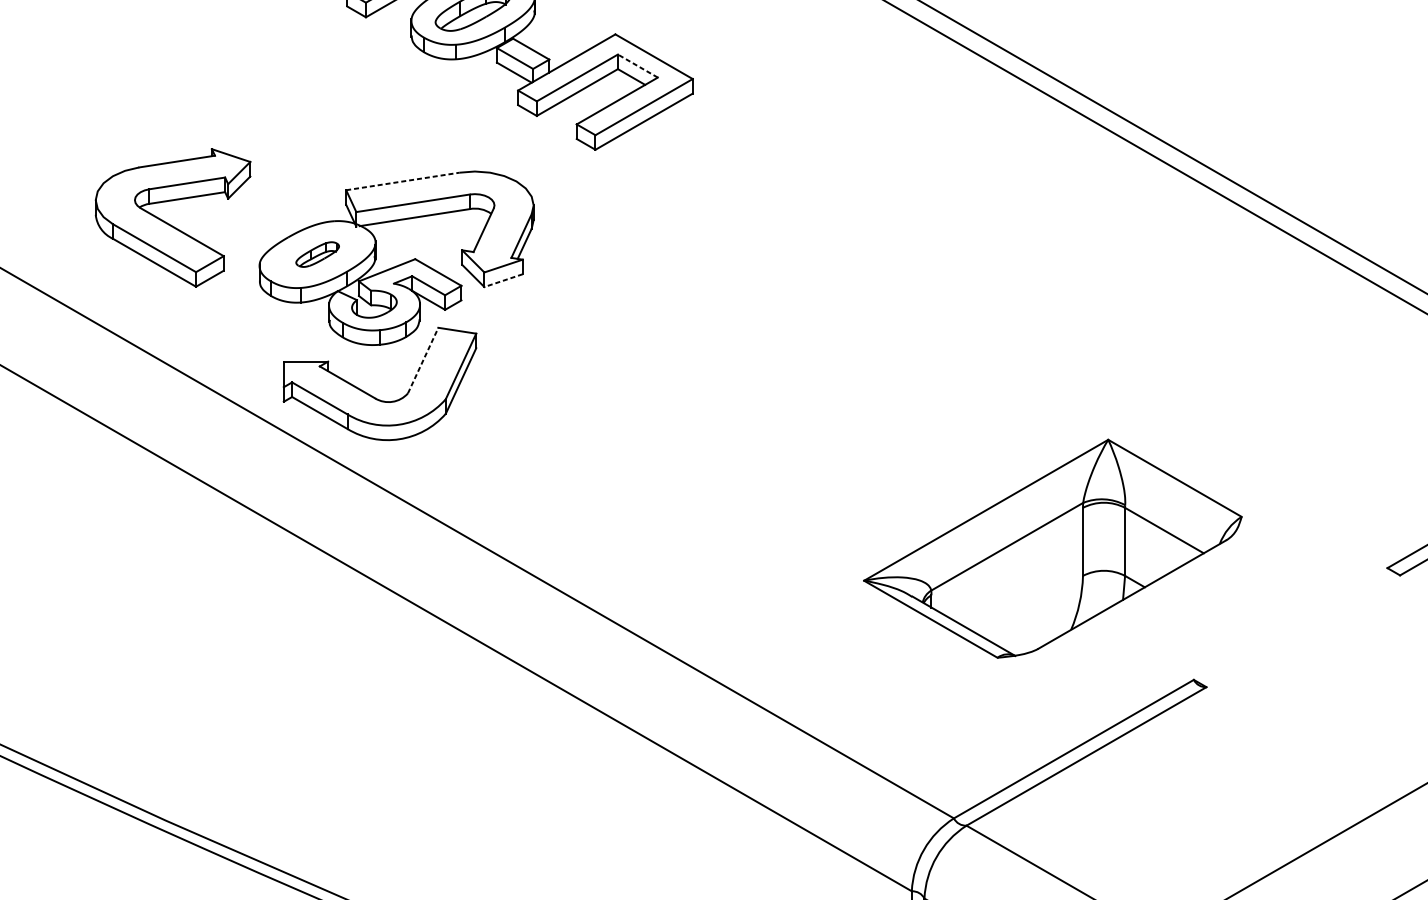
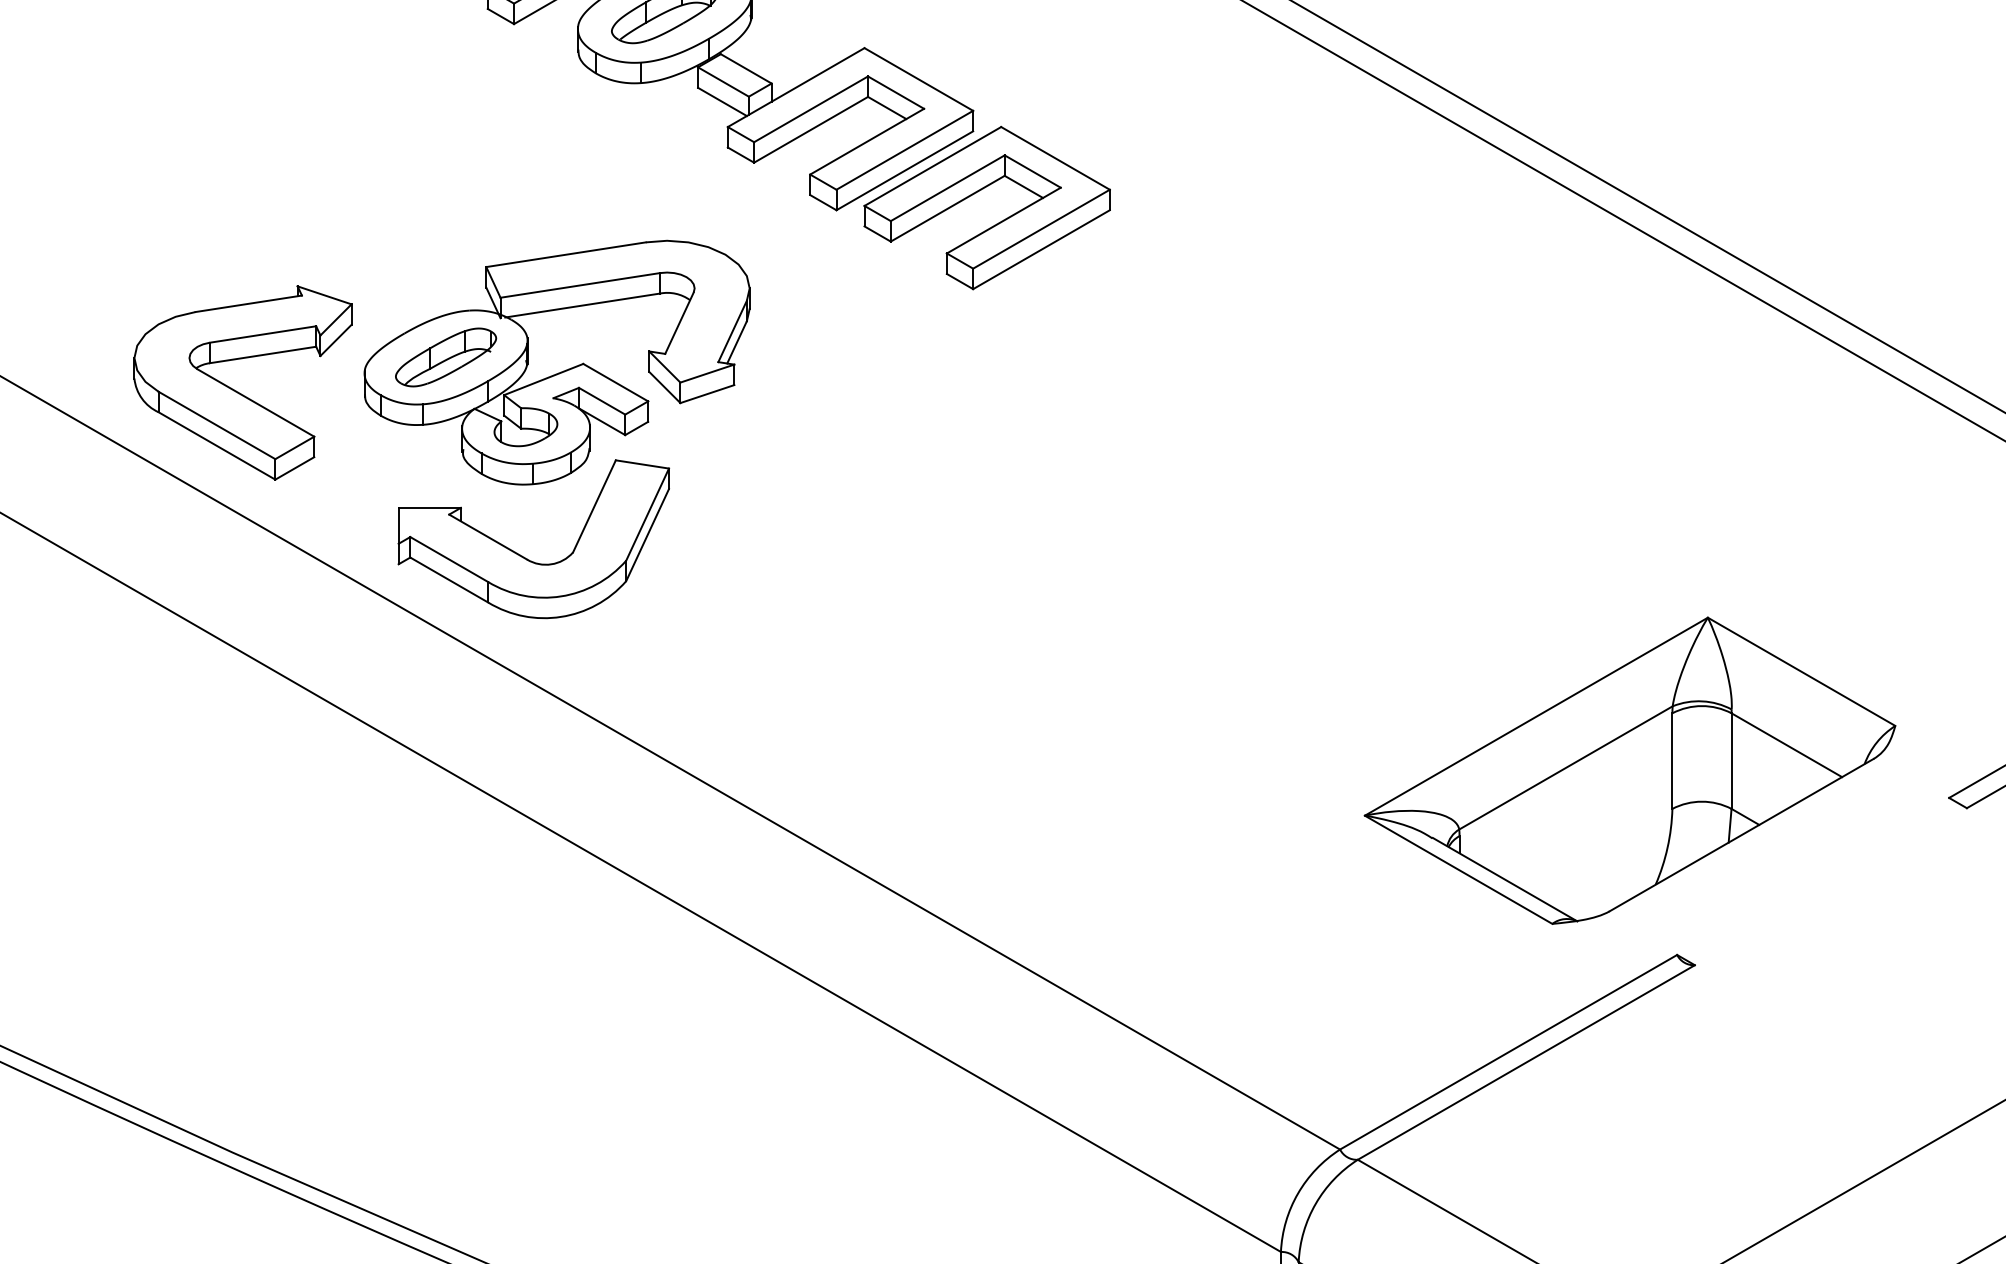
line: (637, 65) -> (895, 92), dashed -> solid
part: (696, 137) -> (978, 192), added
line: (403, 181) -> (566, 254), dashed -> solid
part: (169, 224) -> (238, 391), moved
part: (317, 254) -> (446, 357), size x1.67
line: (502, 280) -> (706, 394), dashed -> solid
line: (423, 360) -> (594, 506), dashed -> solid
part: (1052, 548) -> (1629, 770), moved

